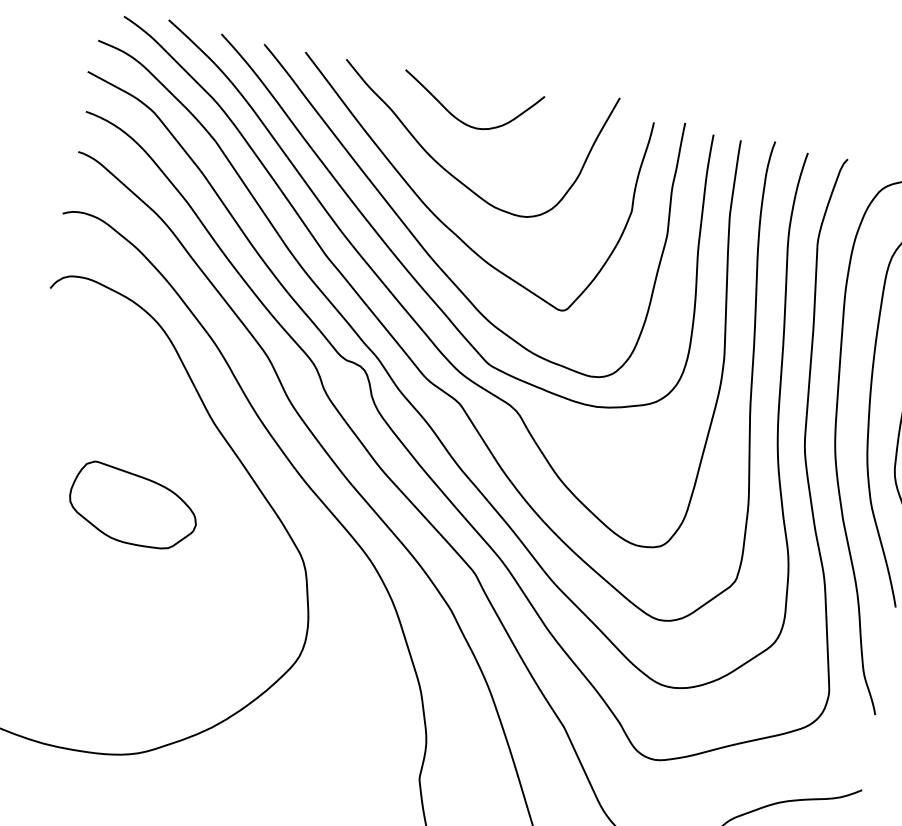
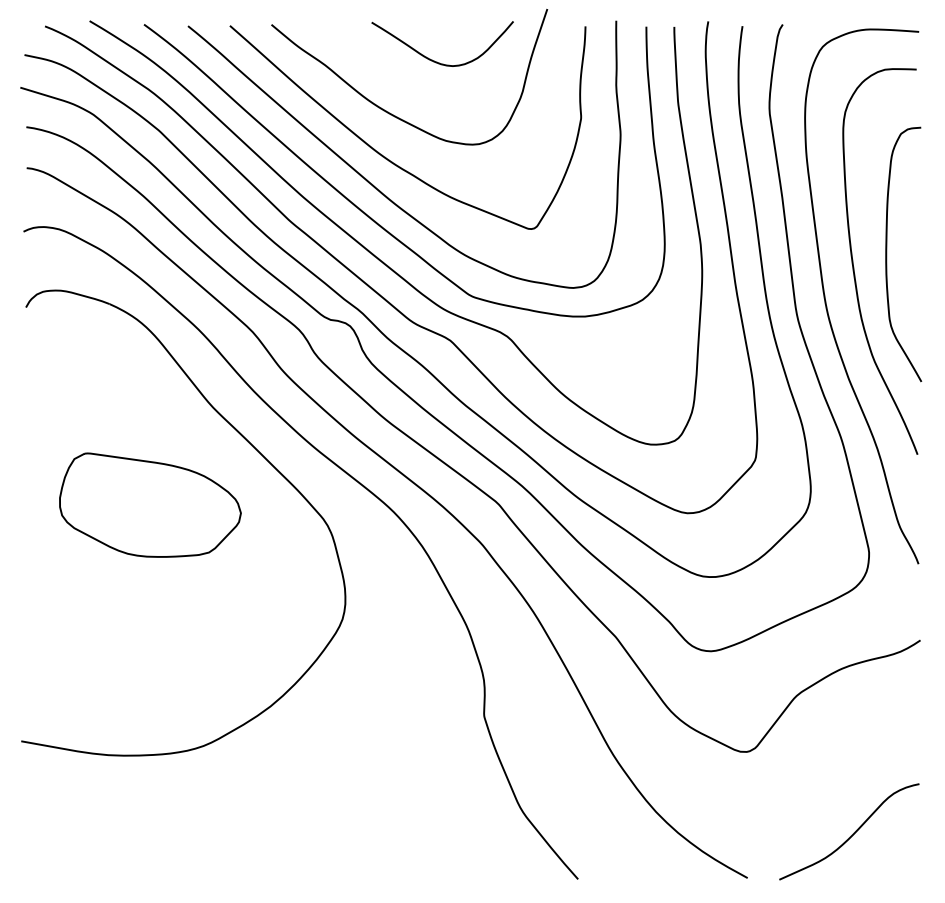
curve: (462, 120) -> (437, 61), moved
part: (133, 507) -> (150, 505), size x1.4

